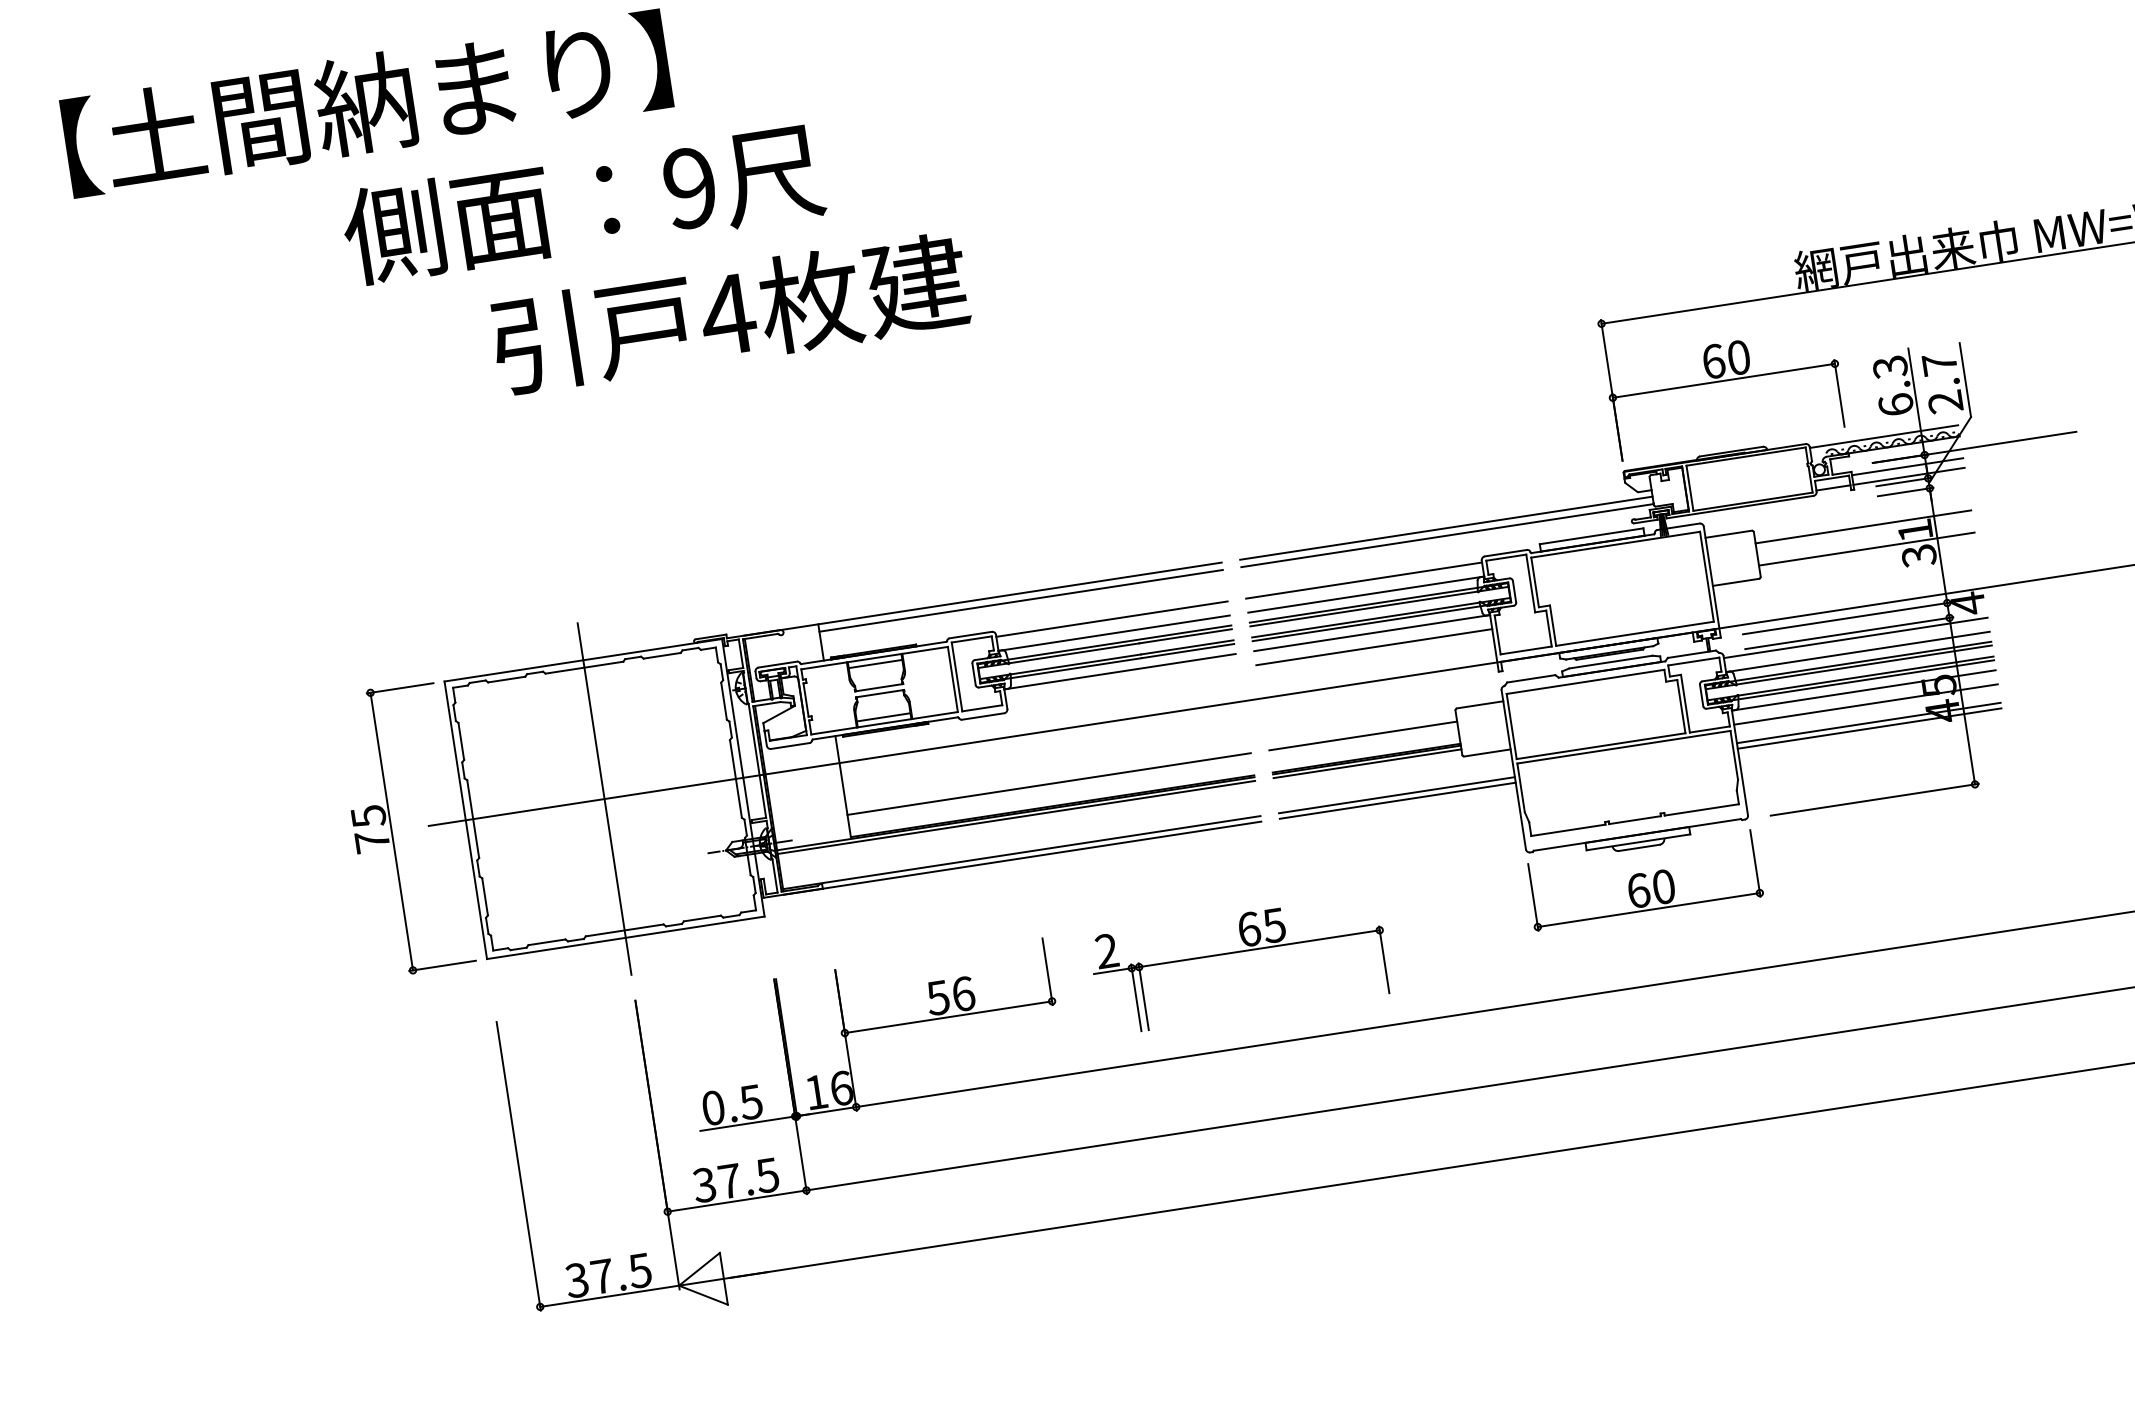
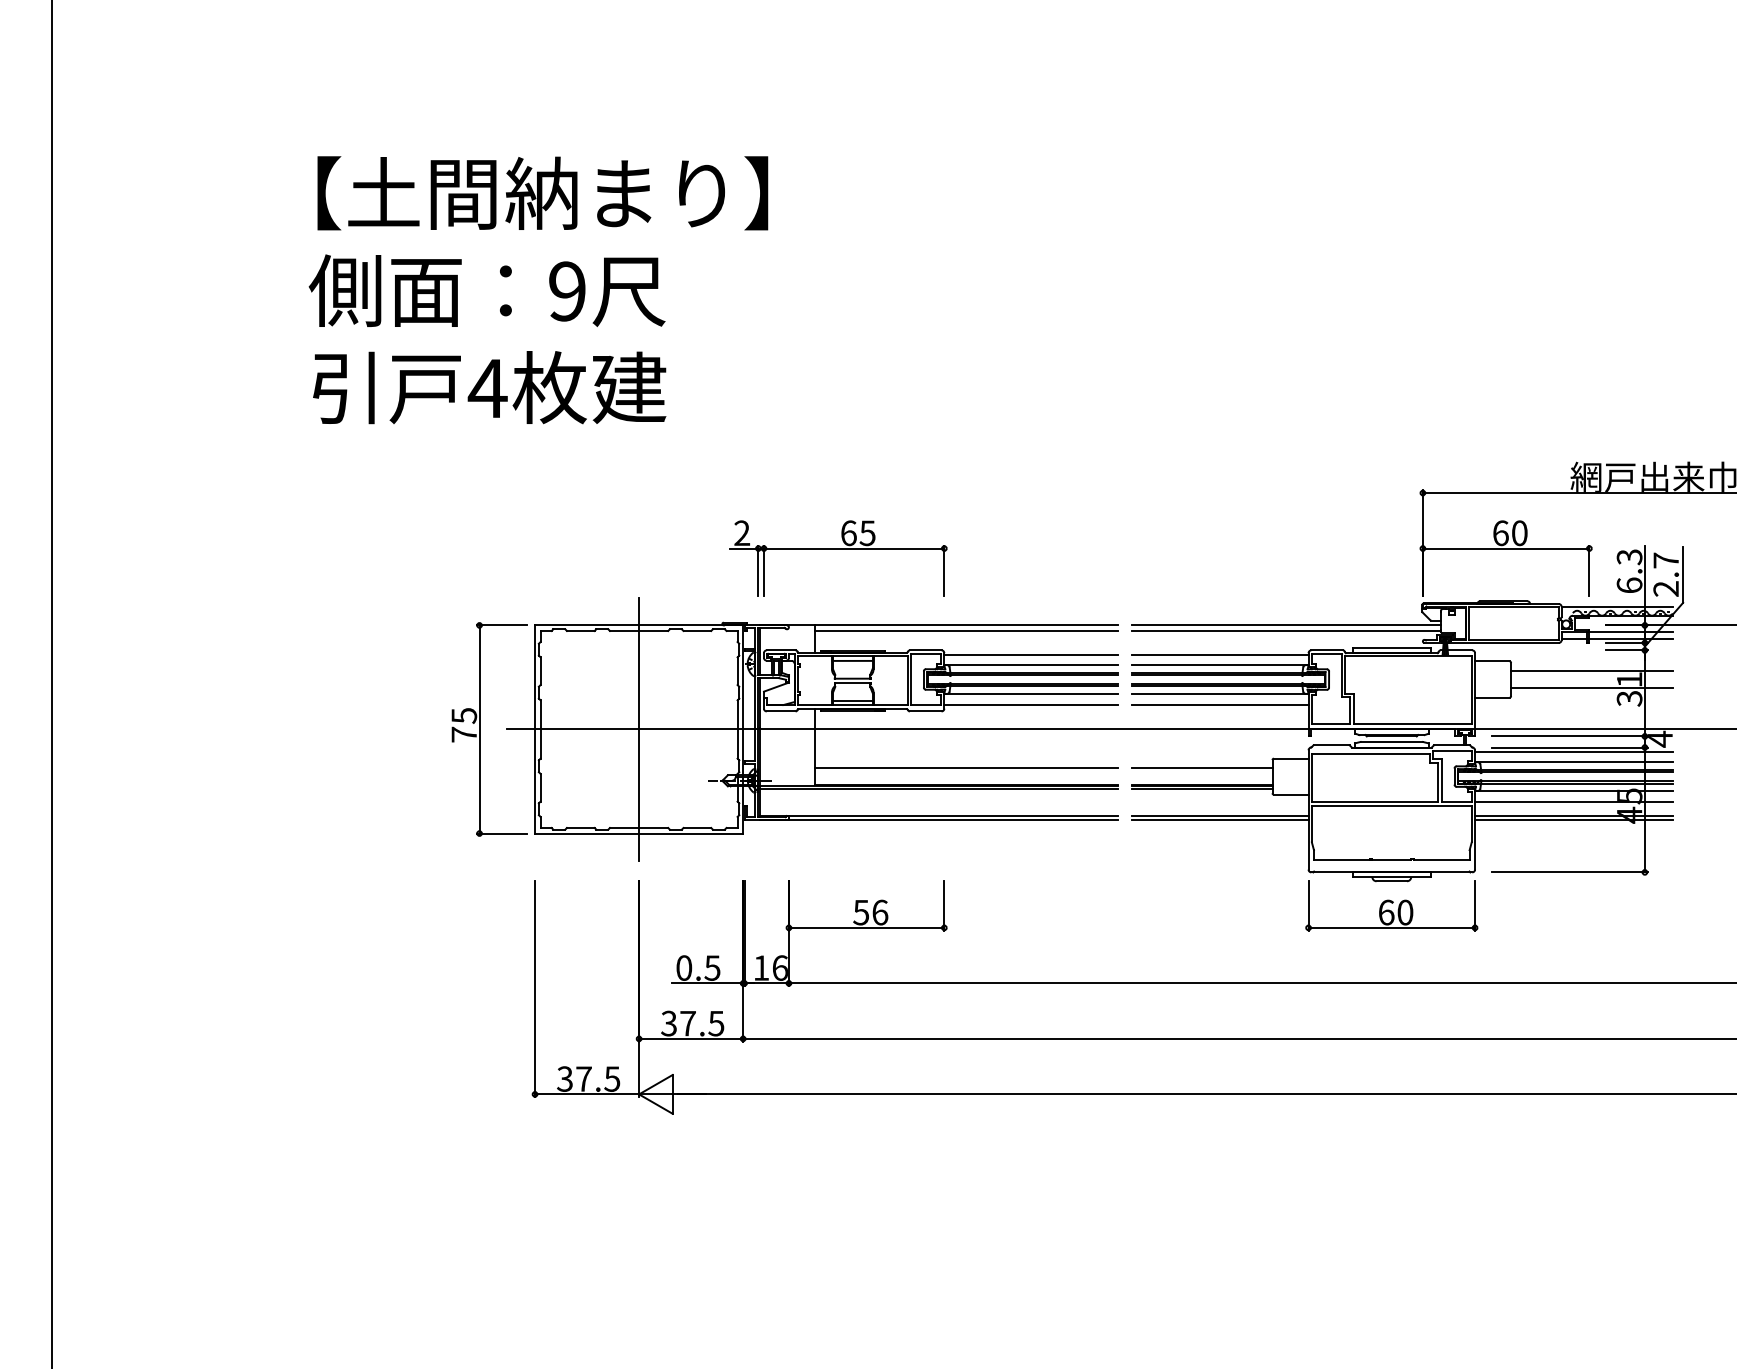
text: (582, 203) -> (486, 290), moved
text: (730, 313) -> (489, 387), moved
line: (1121, 685) -> (1030, 704), added
part: (1238, 953) -> (838, 549), moved

